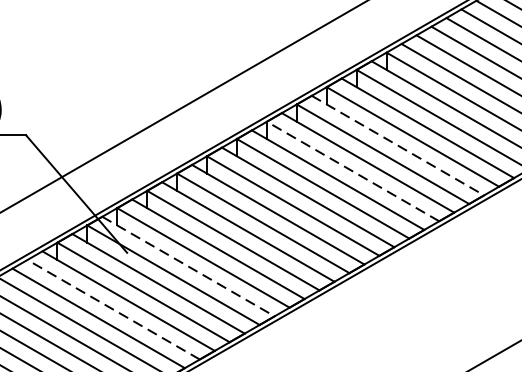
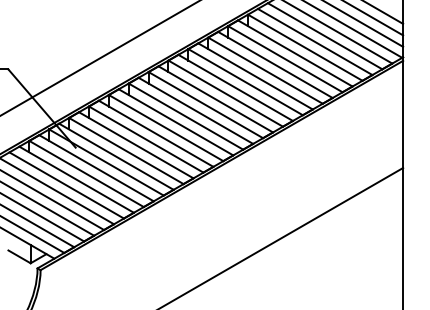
line: (397, 145) -> (255, 76), dashed -> solid
line: (352, 171) -> (225, 93), dashed -> solid
line: (188, 267) -> (116, 157), dashed -> solid
line: (113, 309) -> (66, 185), dashed -> solid

